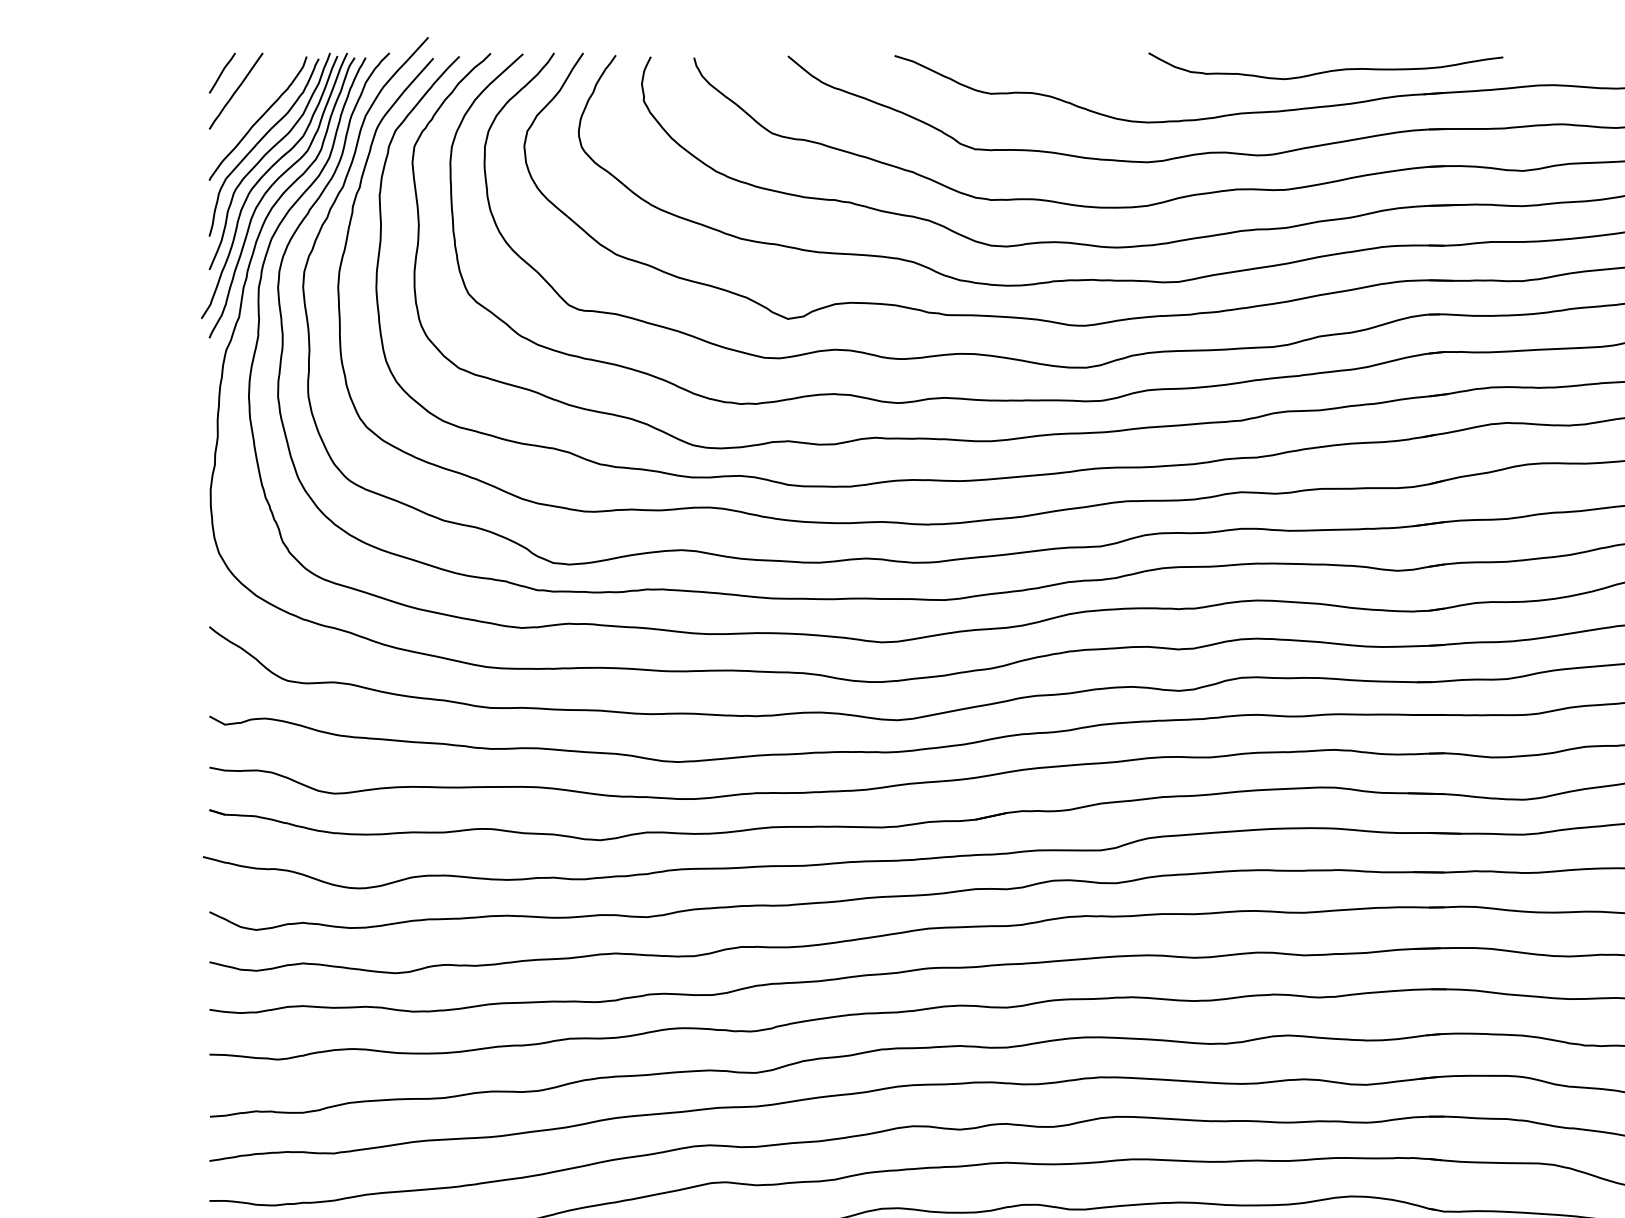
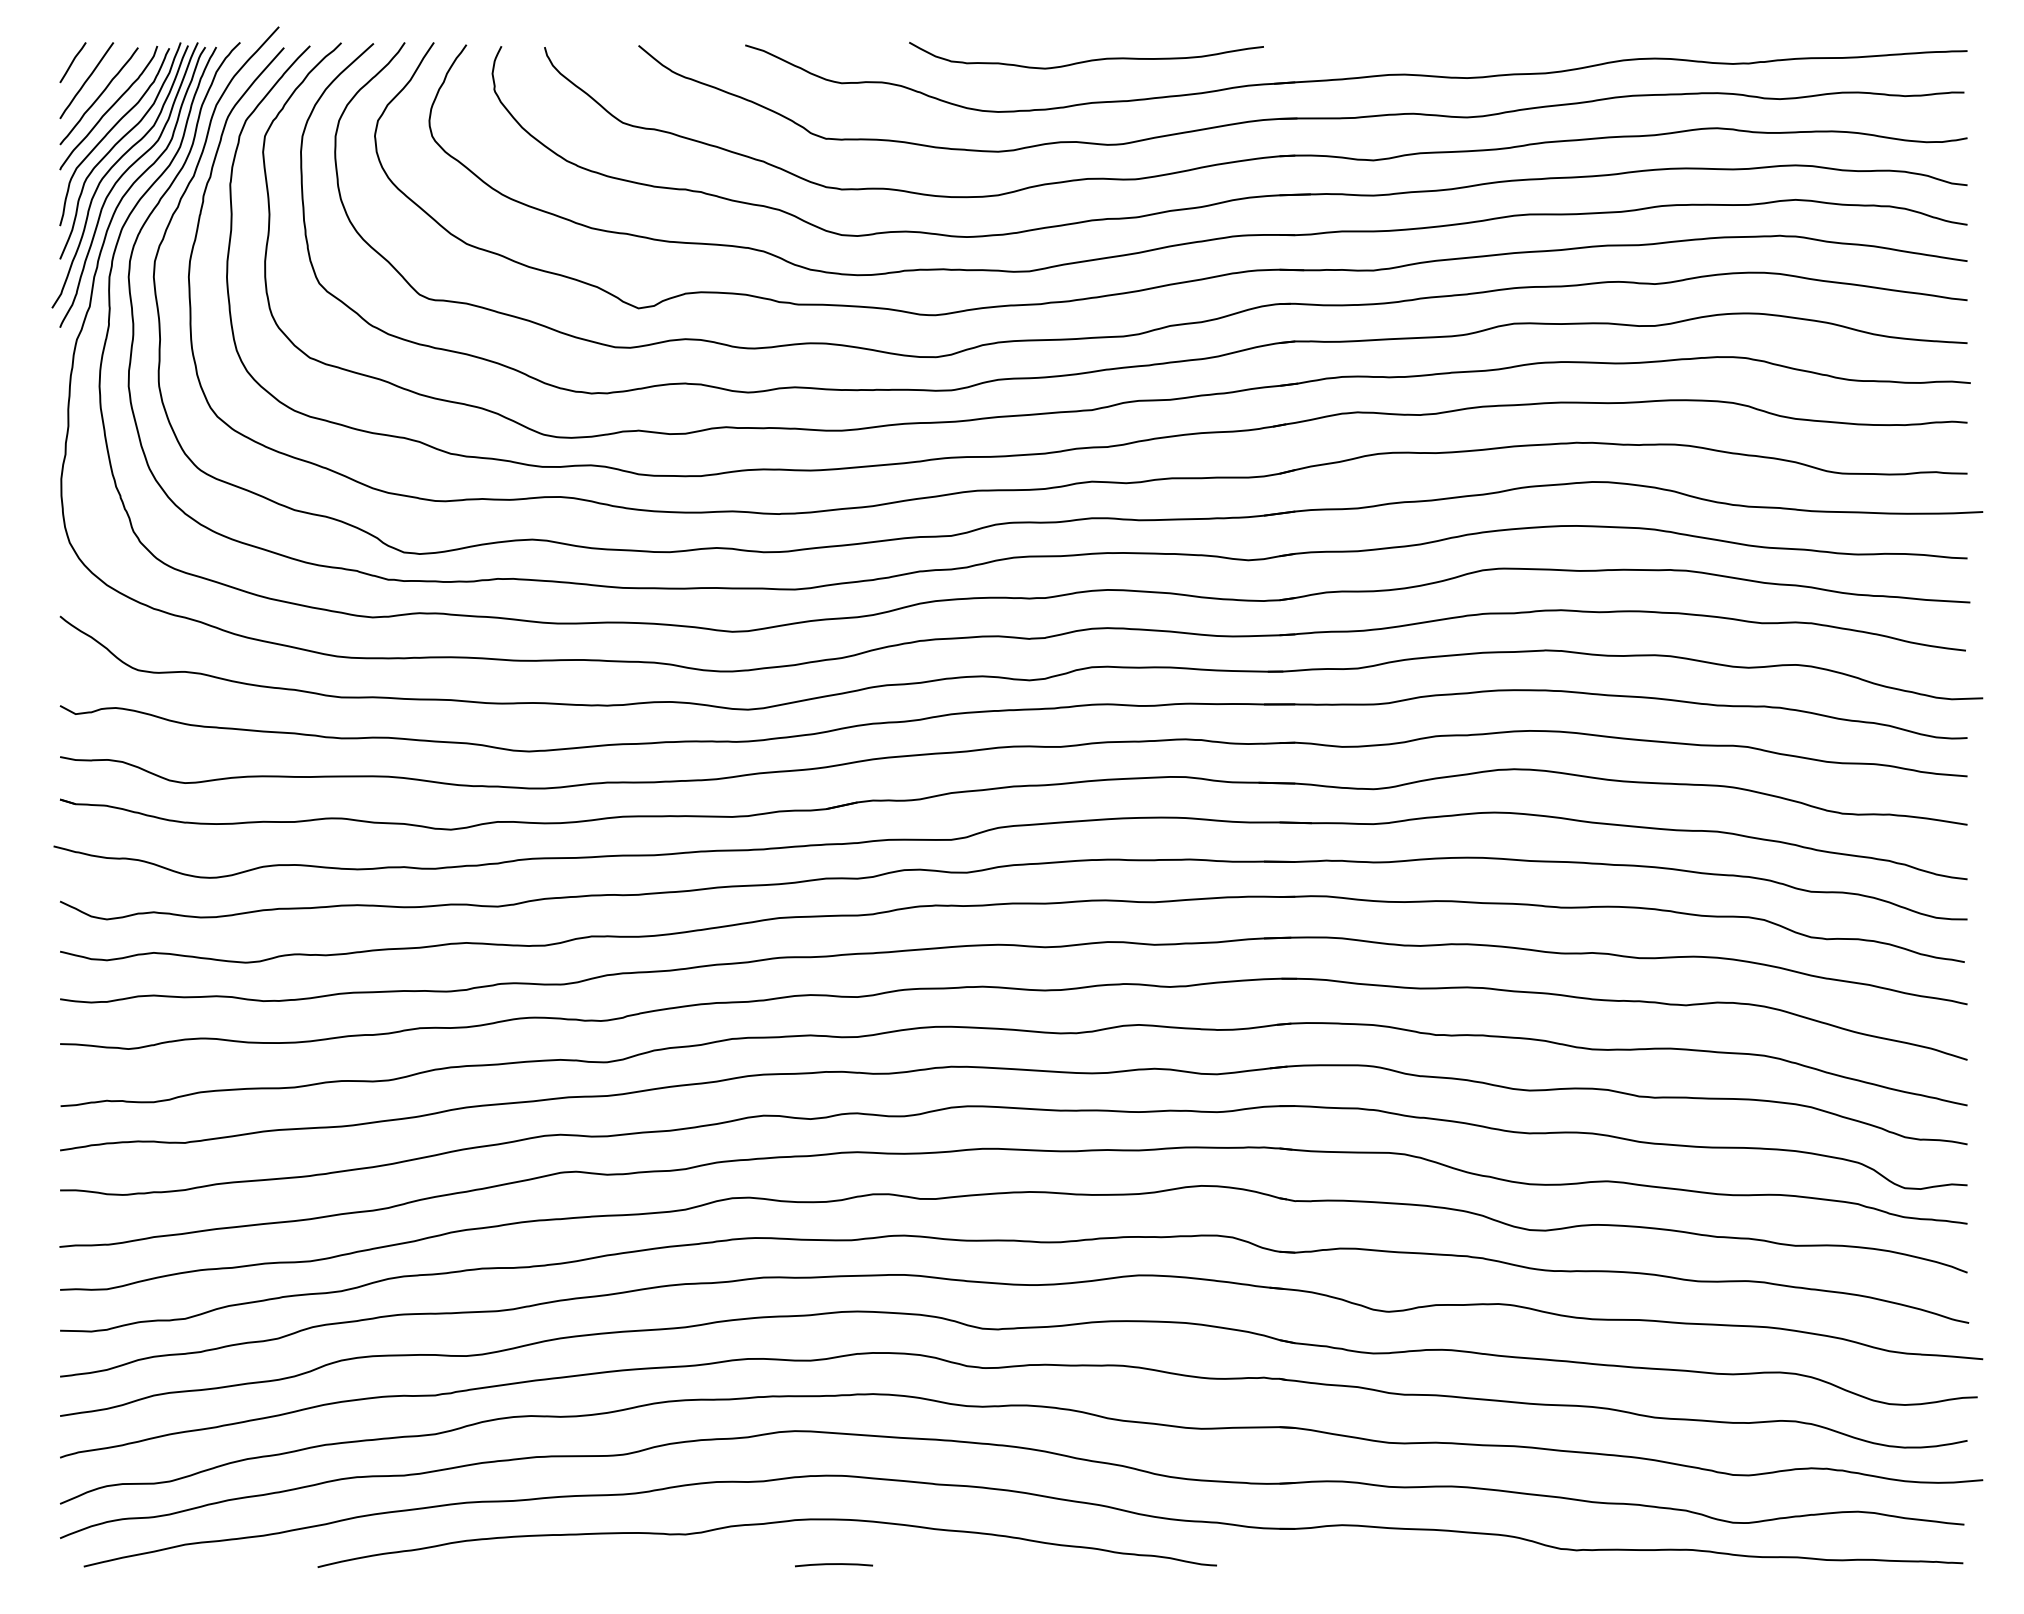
curve: (1325, 71) -> (1086, 60), moved
line: (247, 107) -> (98, 96), added

